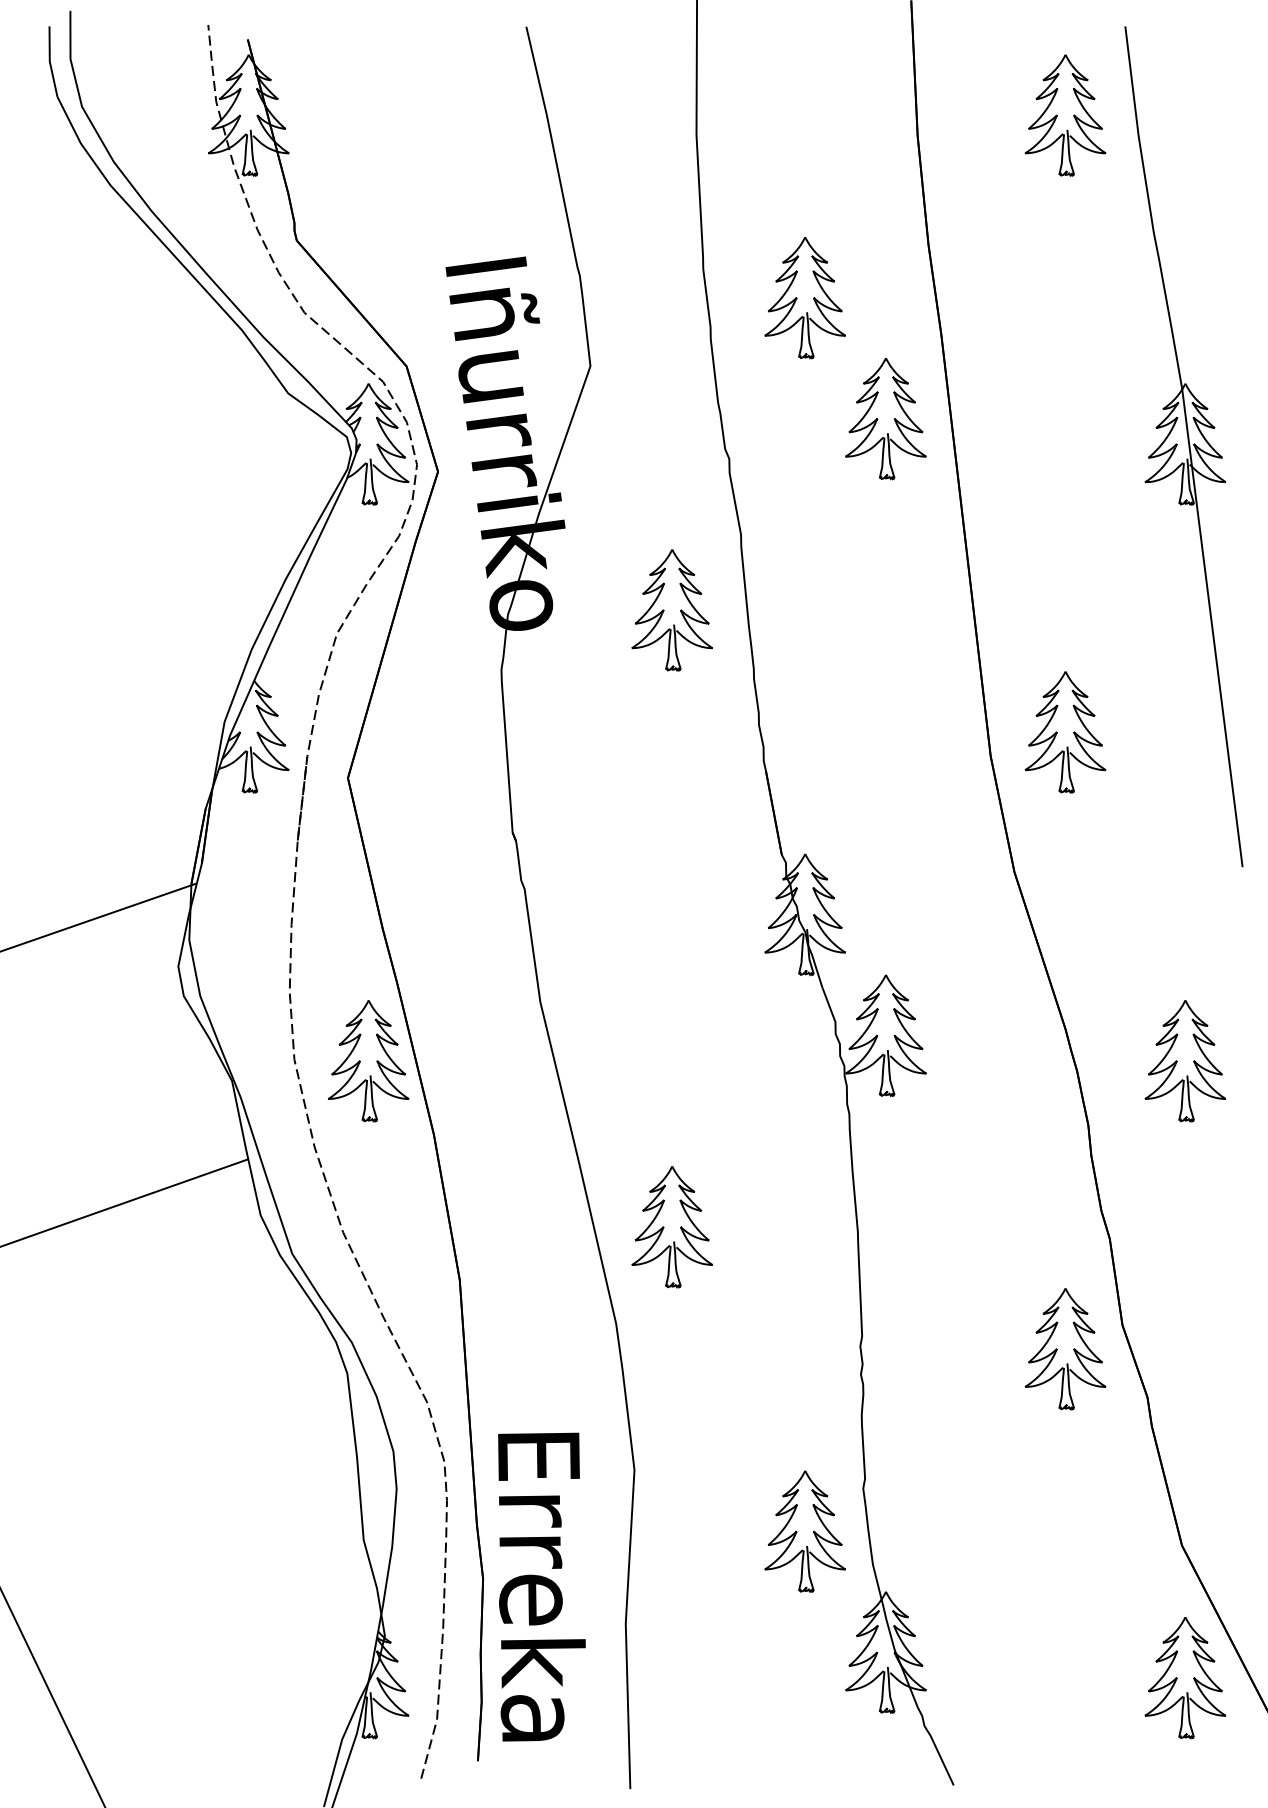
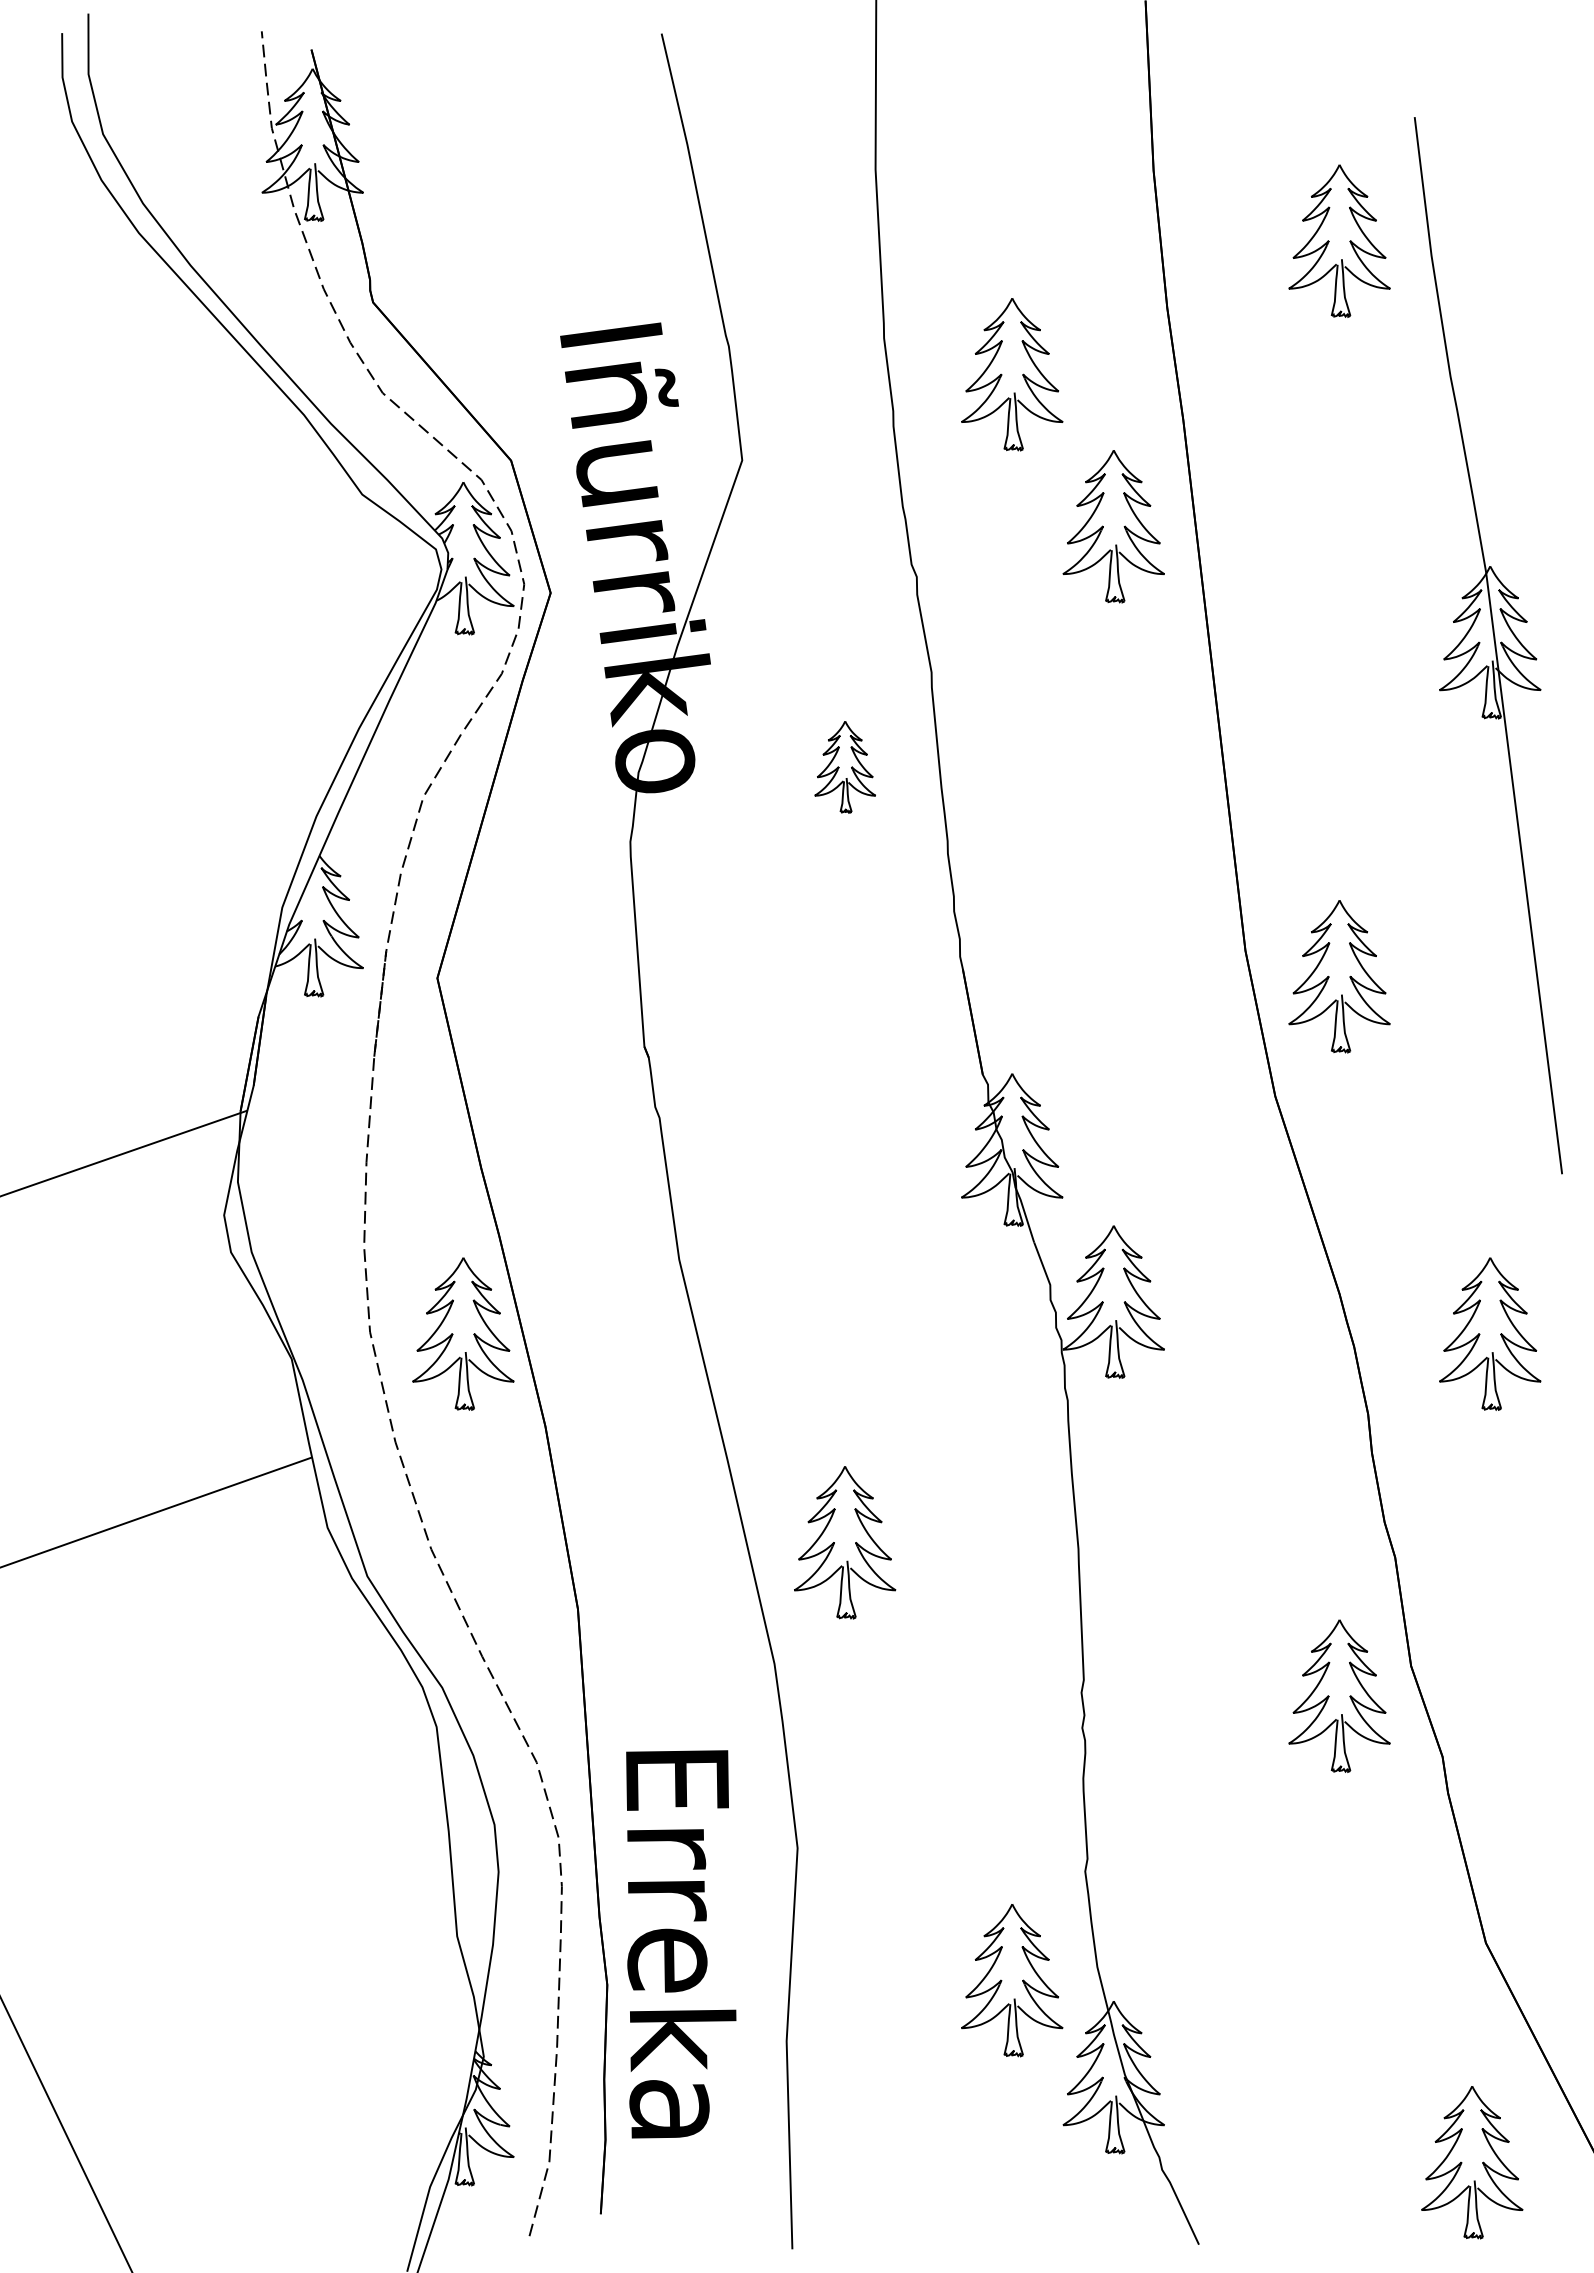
part: (1065, 114) -> (1339, 240), moved
part: (1183, 446) -> (1487, 645), moved
part: (672, 609) -> (845, 766), size x0.6
part: (1065, 732) -> (1339, 976), moved
part: (805, 1531) -> (1012, 1980), moved
text: (542, 1587) -> (681, 1944), moved
part: (1185, 1677) -> (1472, 2162), moved

